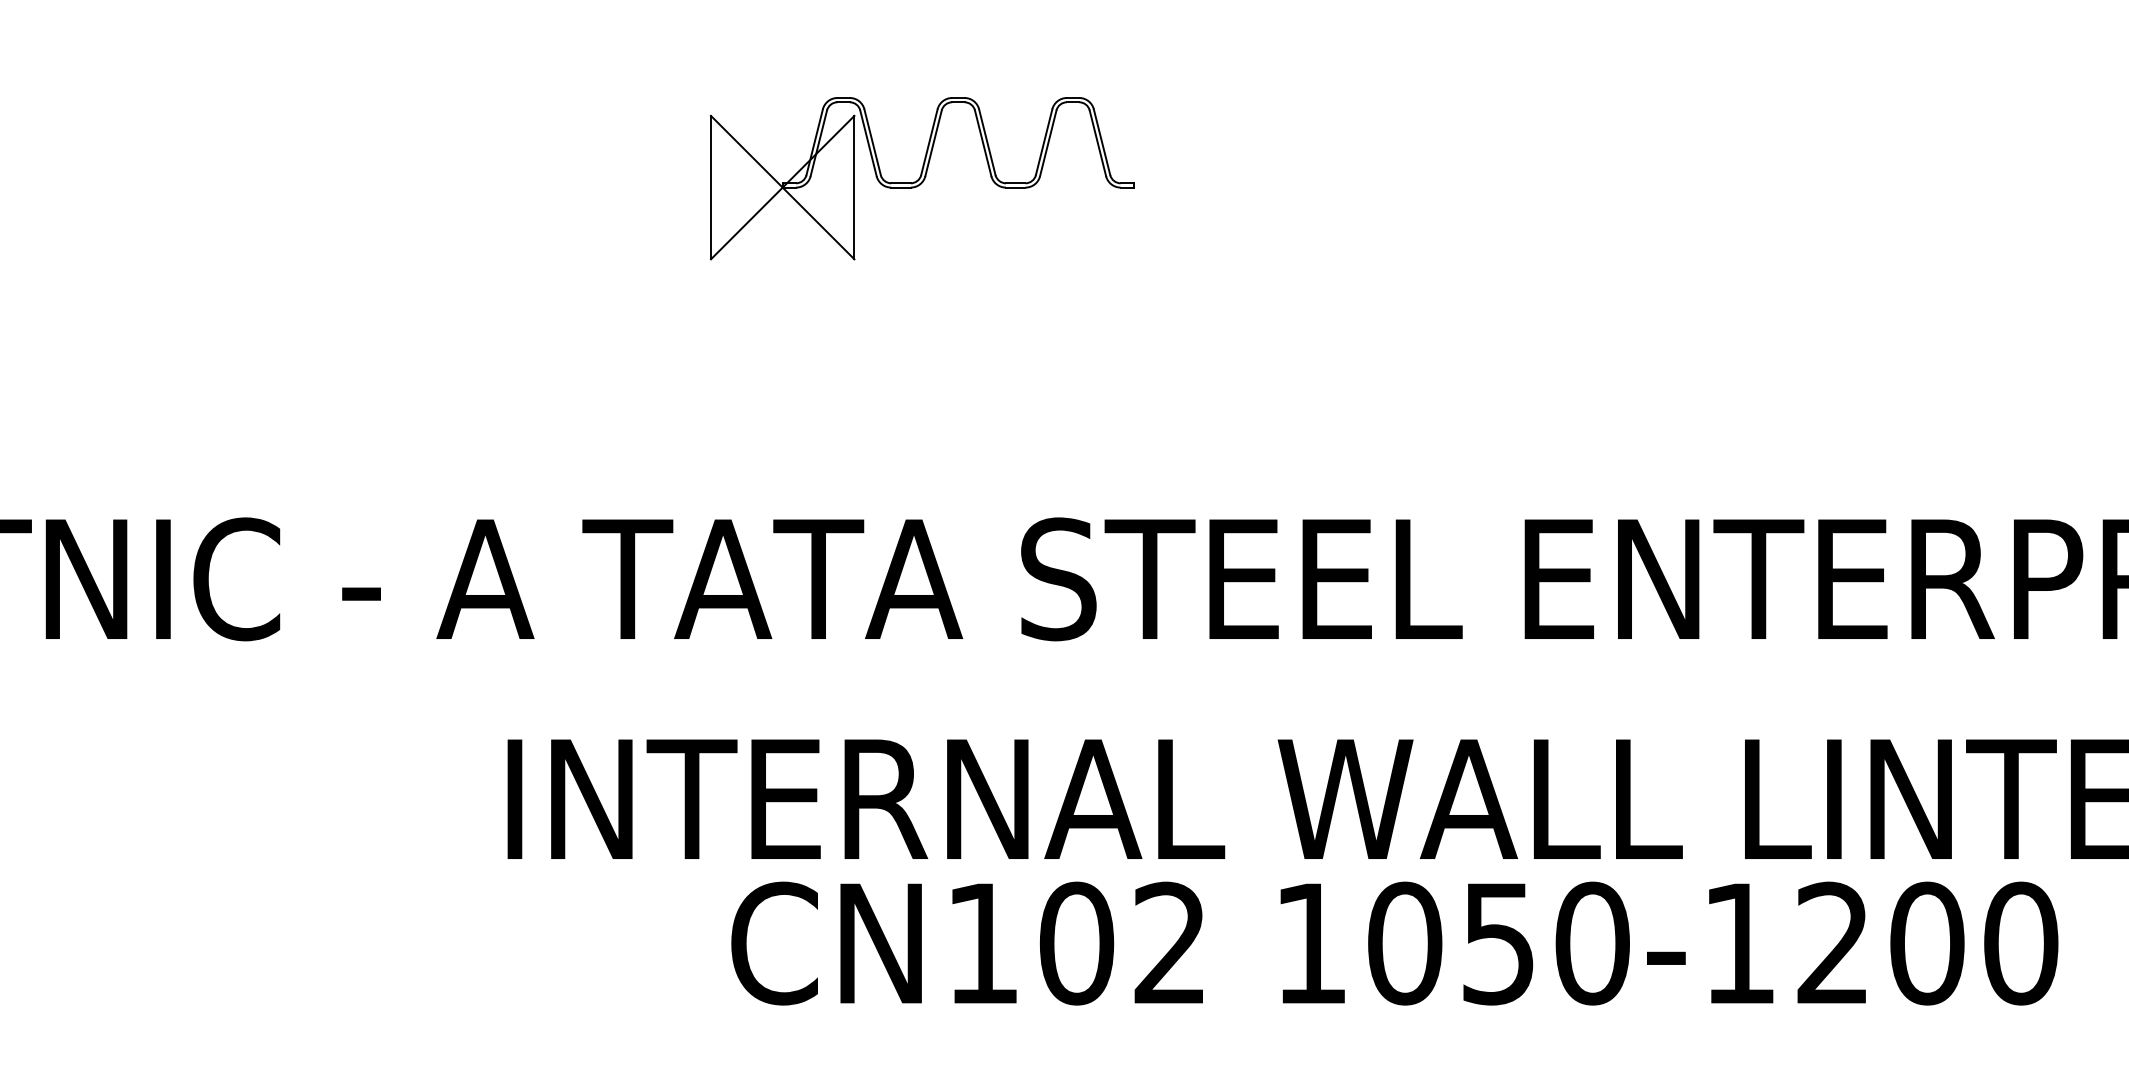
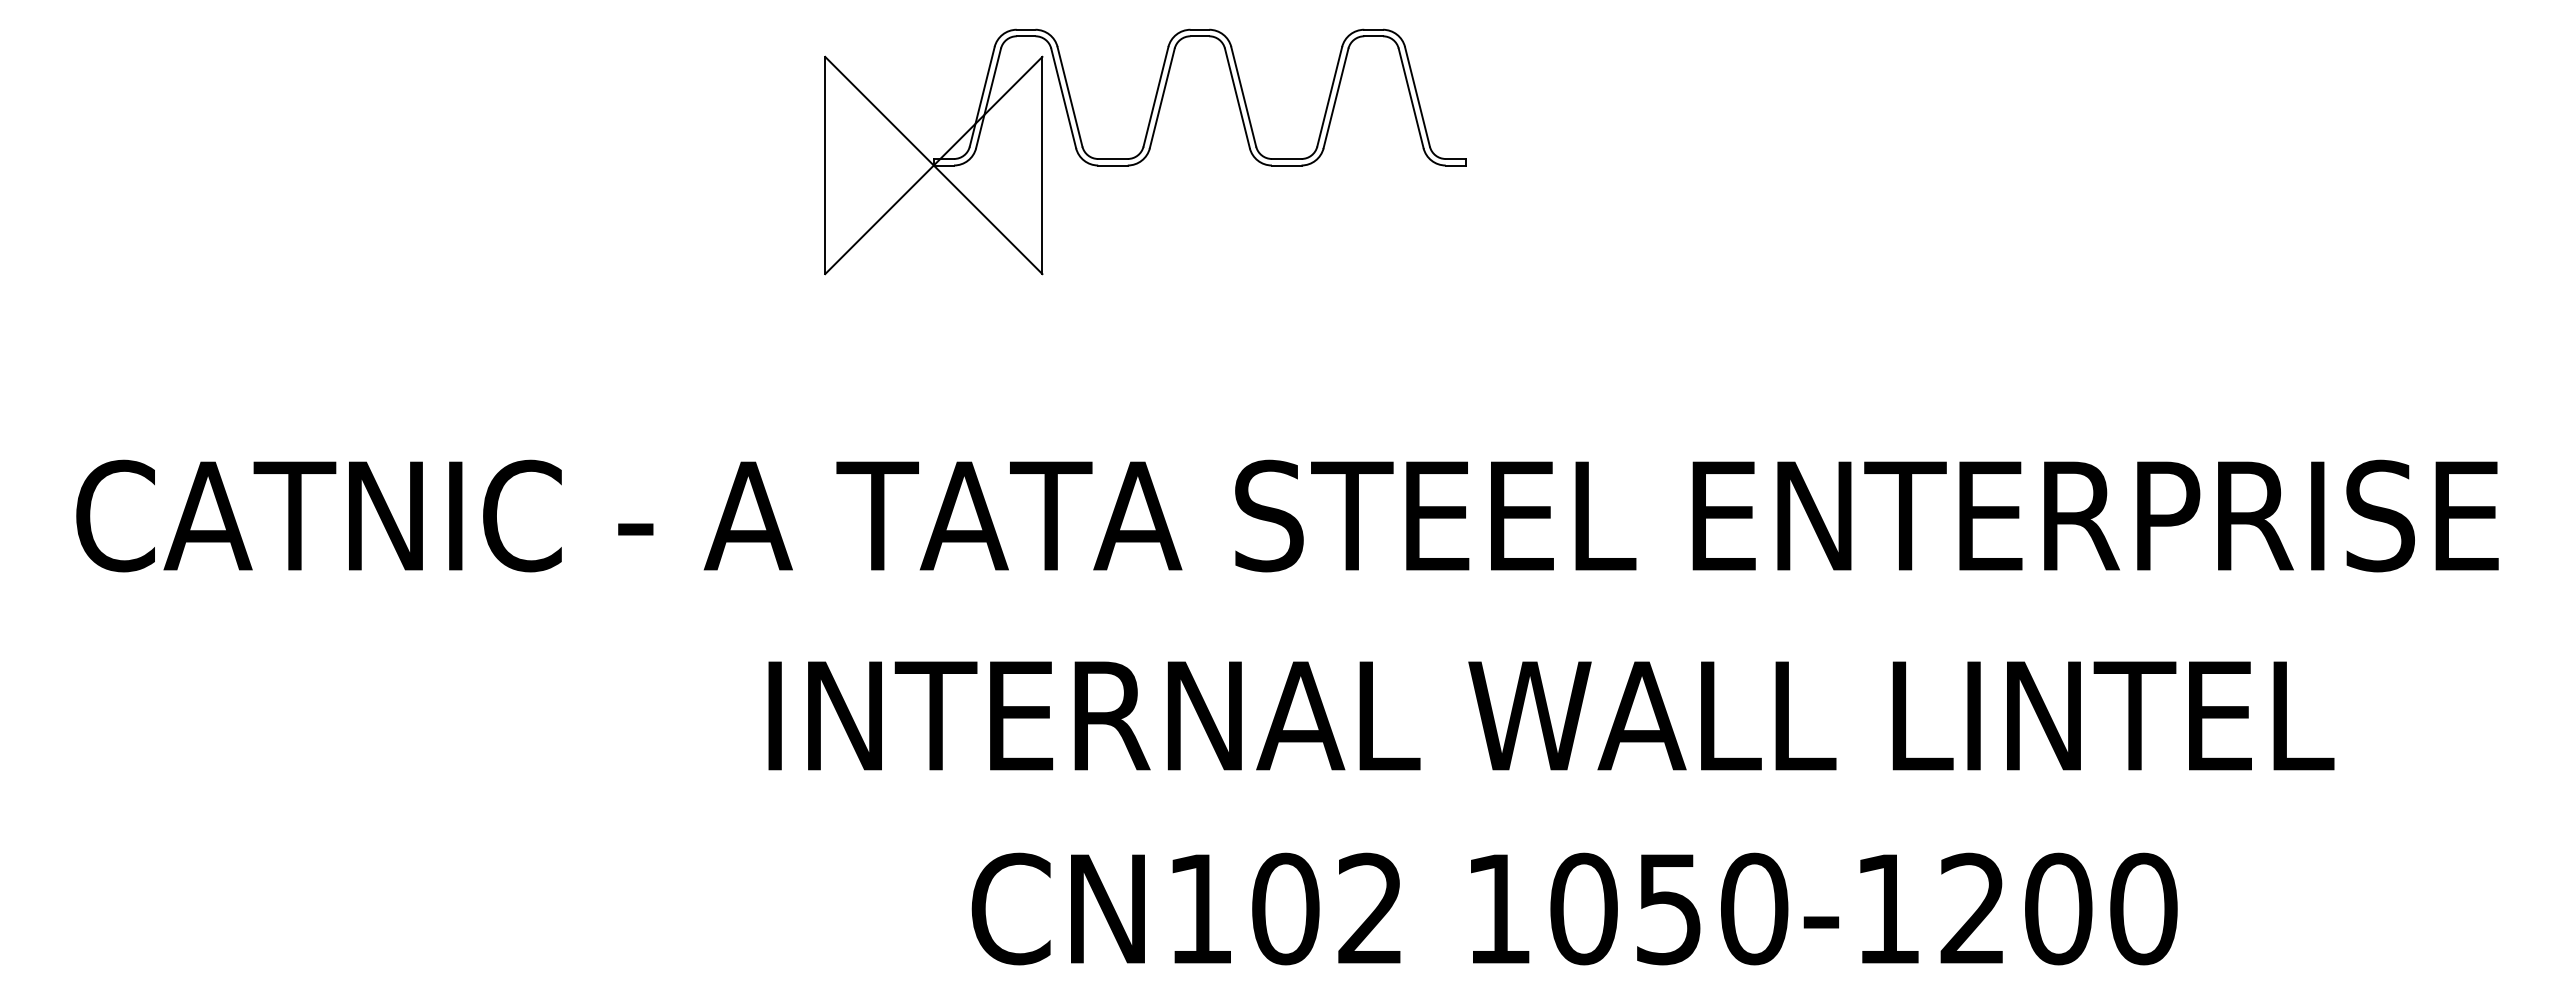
part: (922, 178) -> (1145, 151), size x1.67
text: (1394, 943) -> (1574, 908), moved

